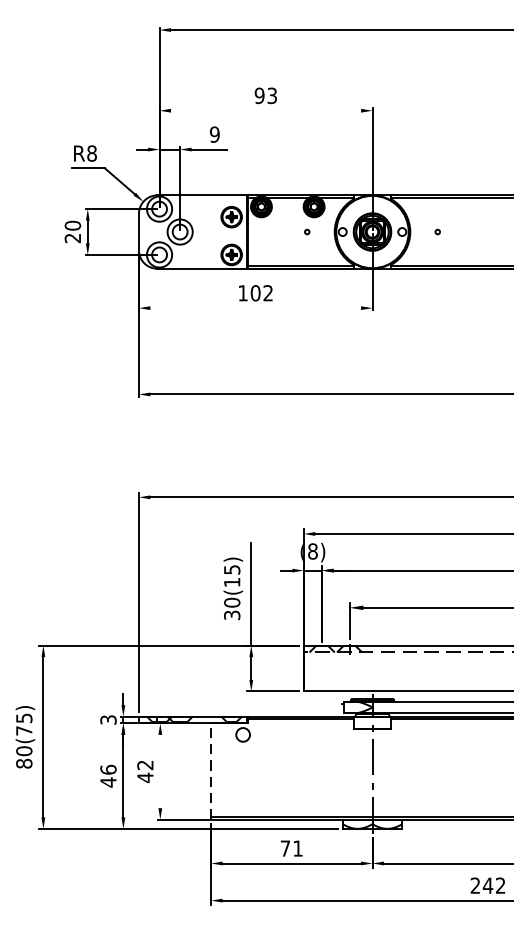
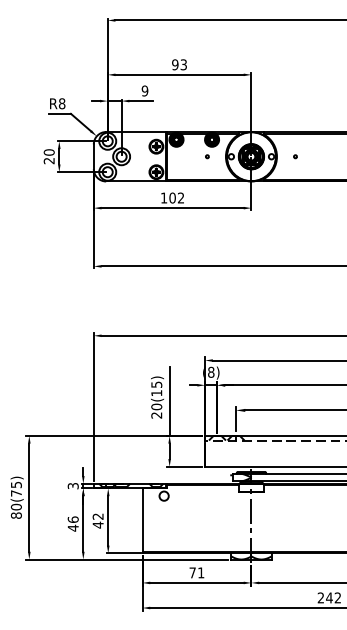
line: (265, 110) -> (179, 74), added
line: (255, 308) -> (172, 208), added
text: (233, 615) -> (157, 415), 30(15) -> 20(15)
line: (160, 770) -> (108, 520), added
line: (211, 770) -> (142, 520), dashed -> solid

